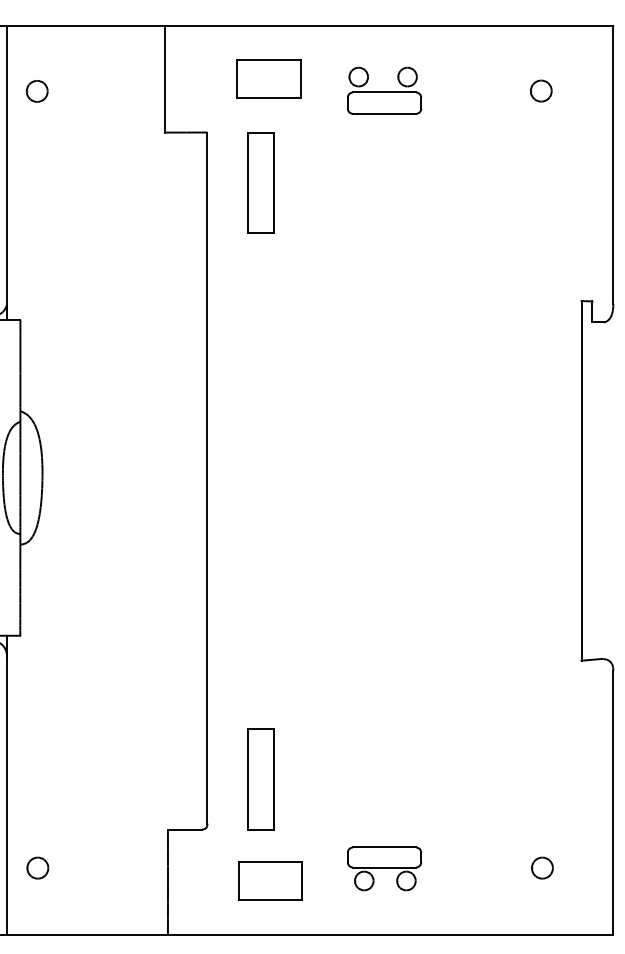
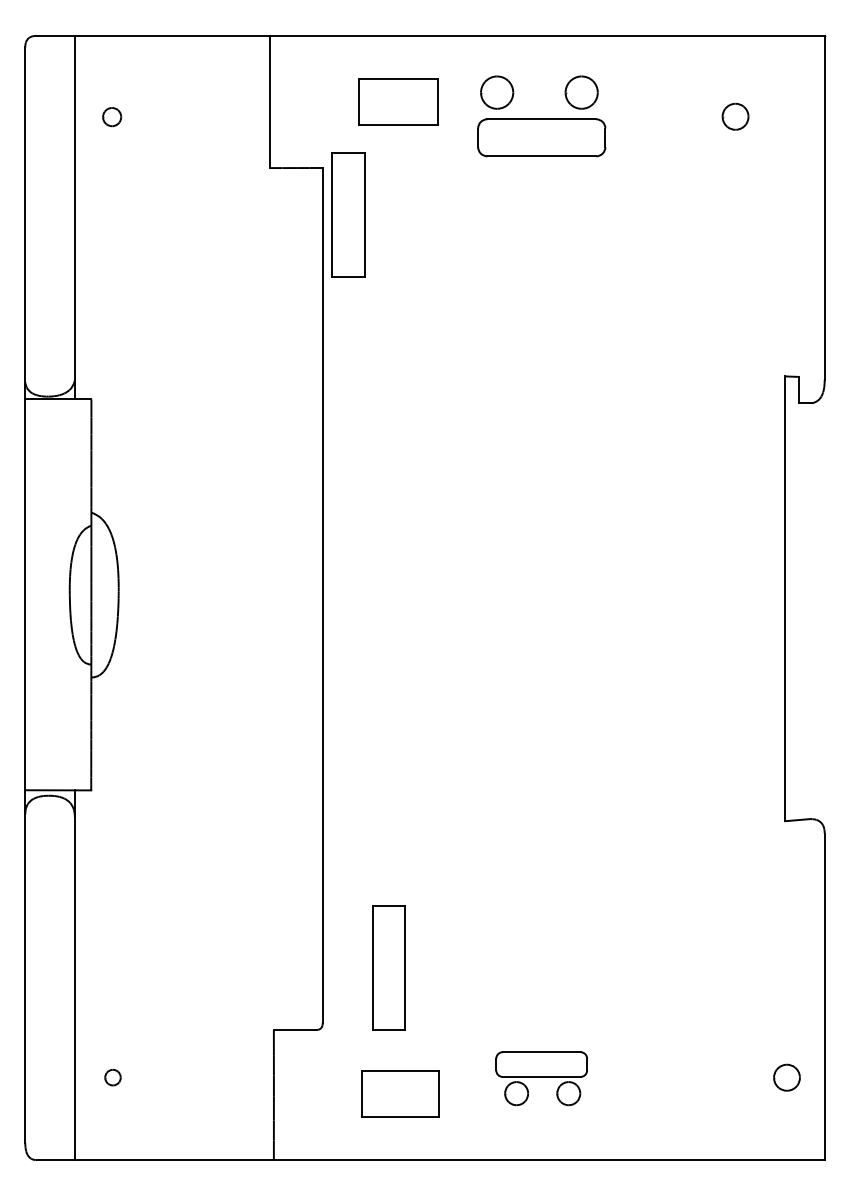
part: (36, 90) -> (111, 116), size x0.7
part: (384, 90) -> (541, 116), size x1.4
part: (260, 182) -> (348, 214), moved
part: (37, 867) -> (112, 1077), size x0.6
part: (542, 867) -> (786, 1077), moved

